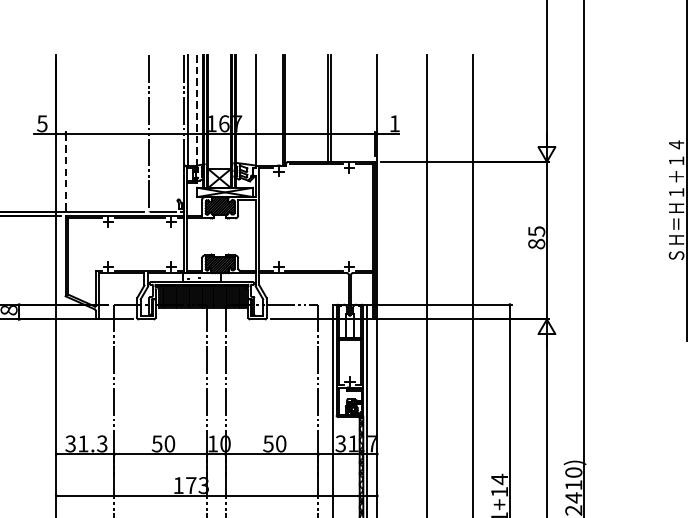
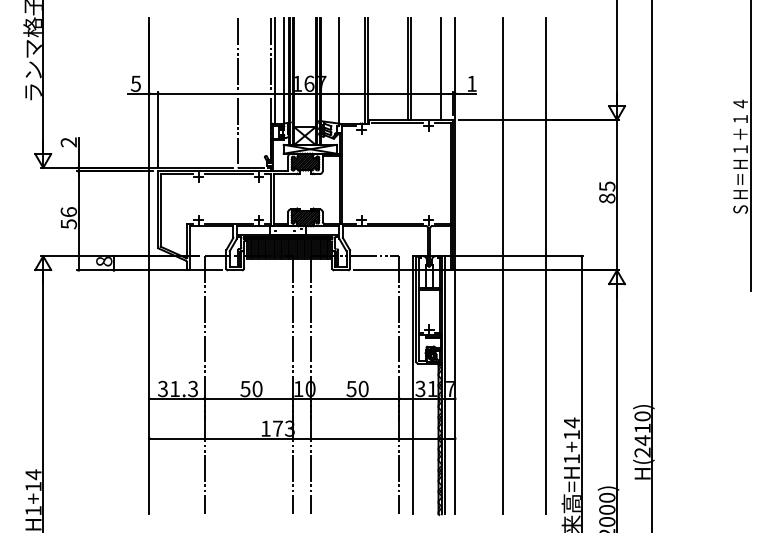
line: (361, 108) -> (440, 69), added
line: (197, 110) -> (283, 71), dashed -> solid
line: (65, 170) -> (158, 128), dashed -> solid

